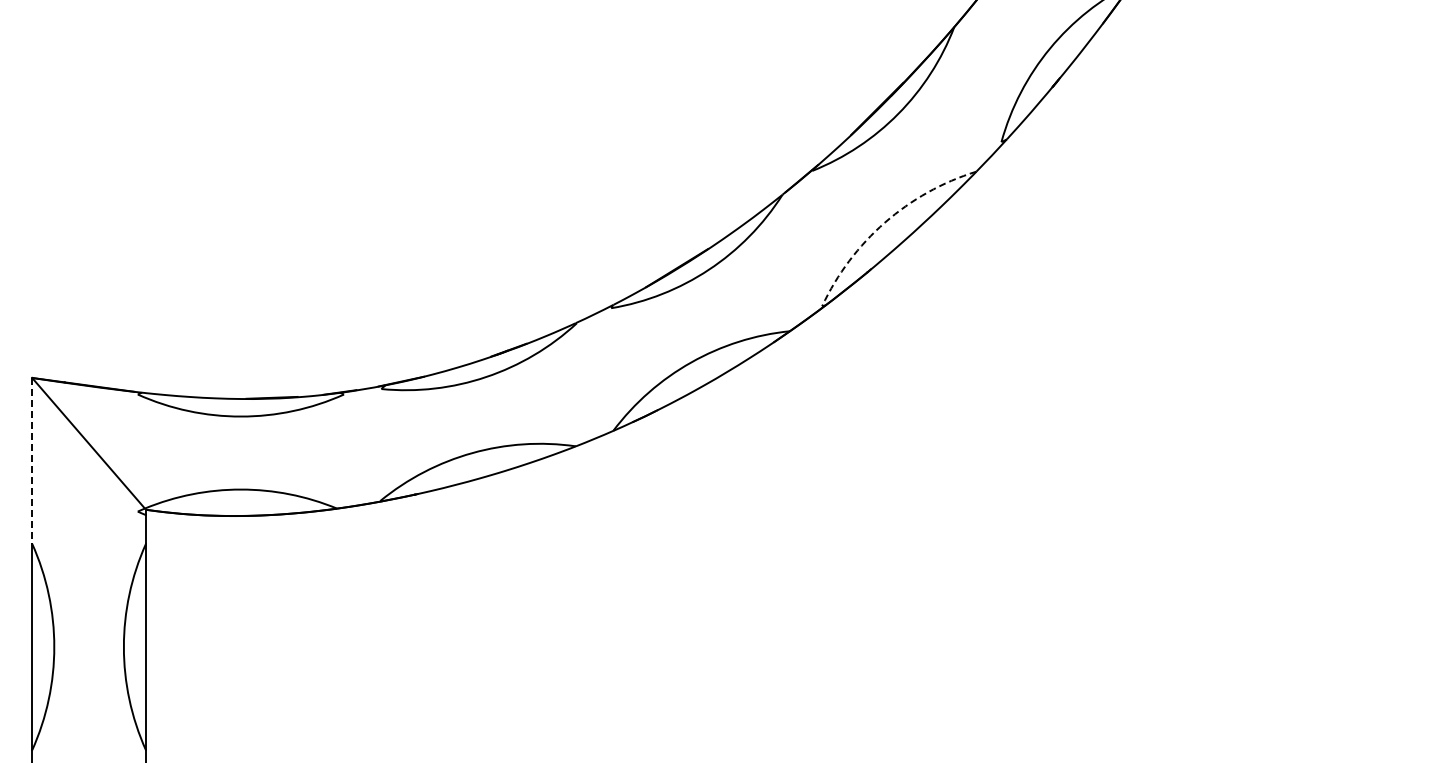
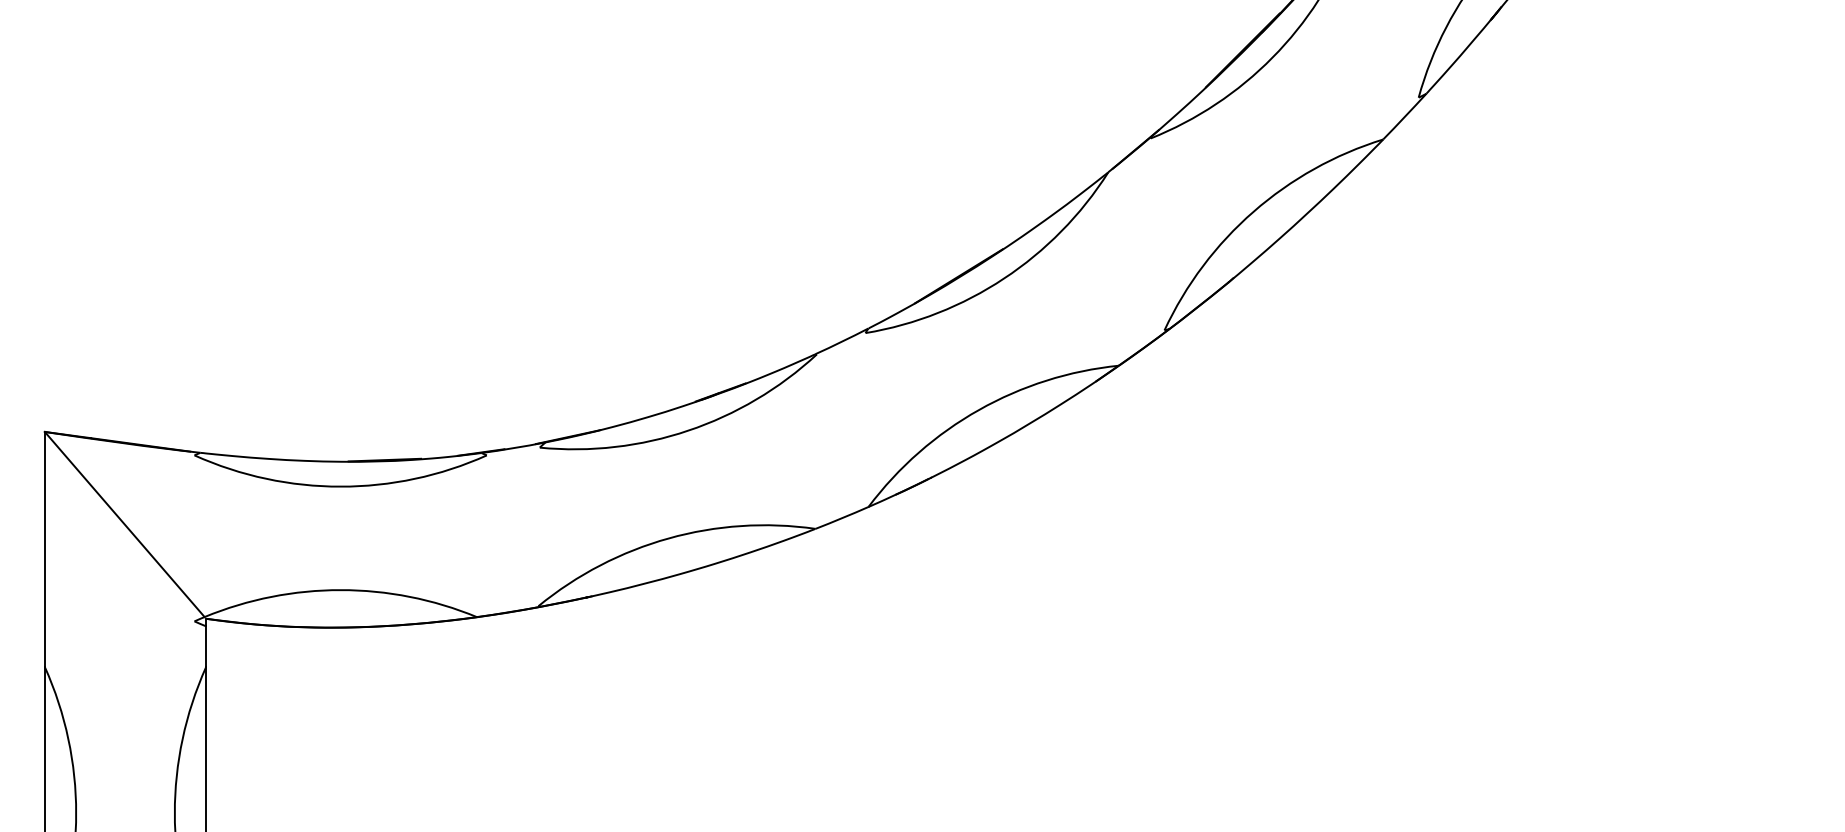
arc: (884, 222) -> (1252, 211), dashed -> solid
line: (32, 460) -> (45, 548), dashed -> solid

